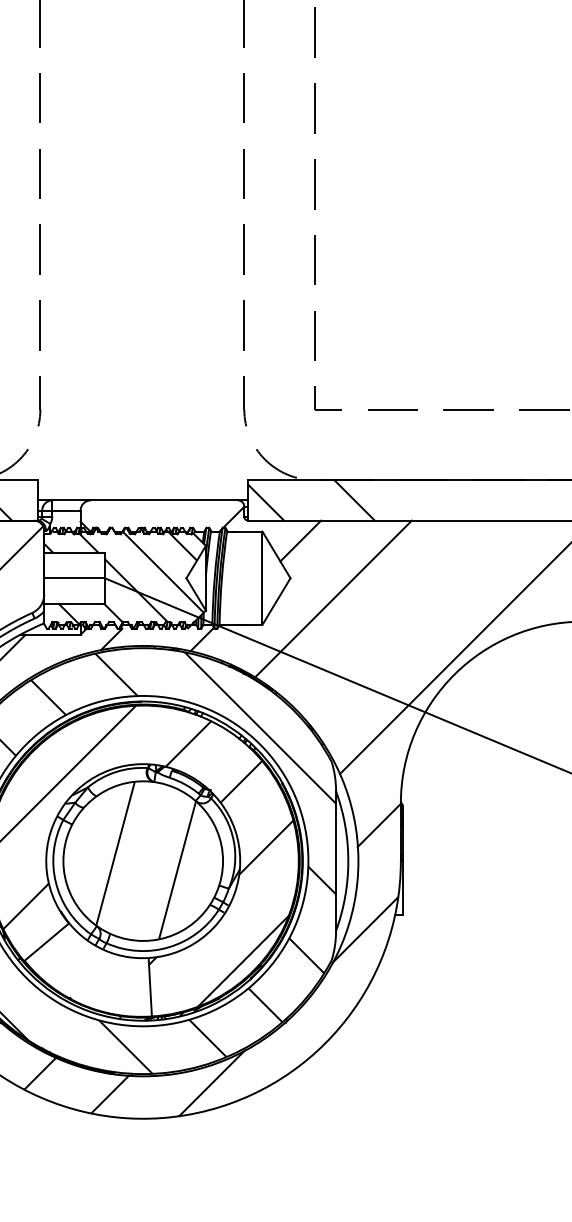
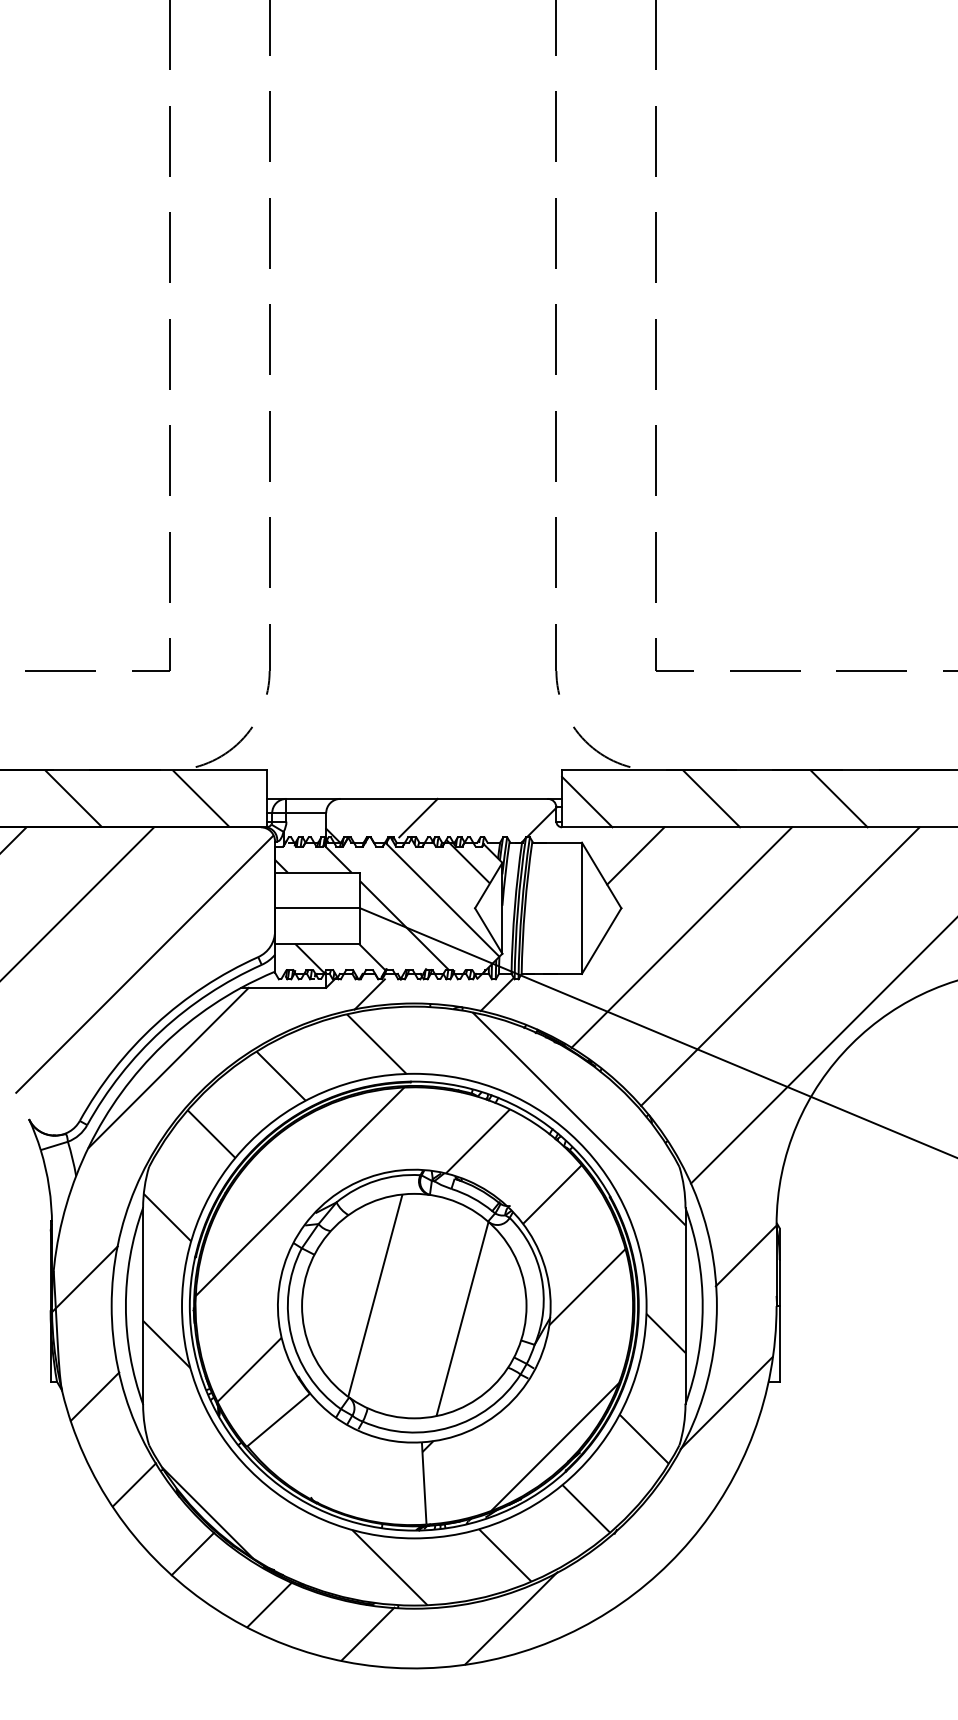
line: (444, 500) -> (838, 798), added
line: (146, 513) -> (418, 817), added
line: (403, 619) -> (780, 966), added

